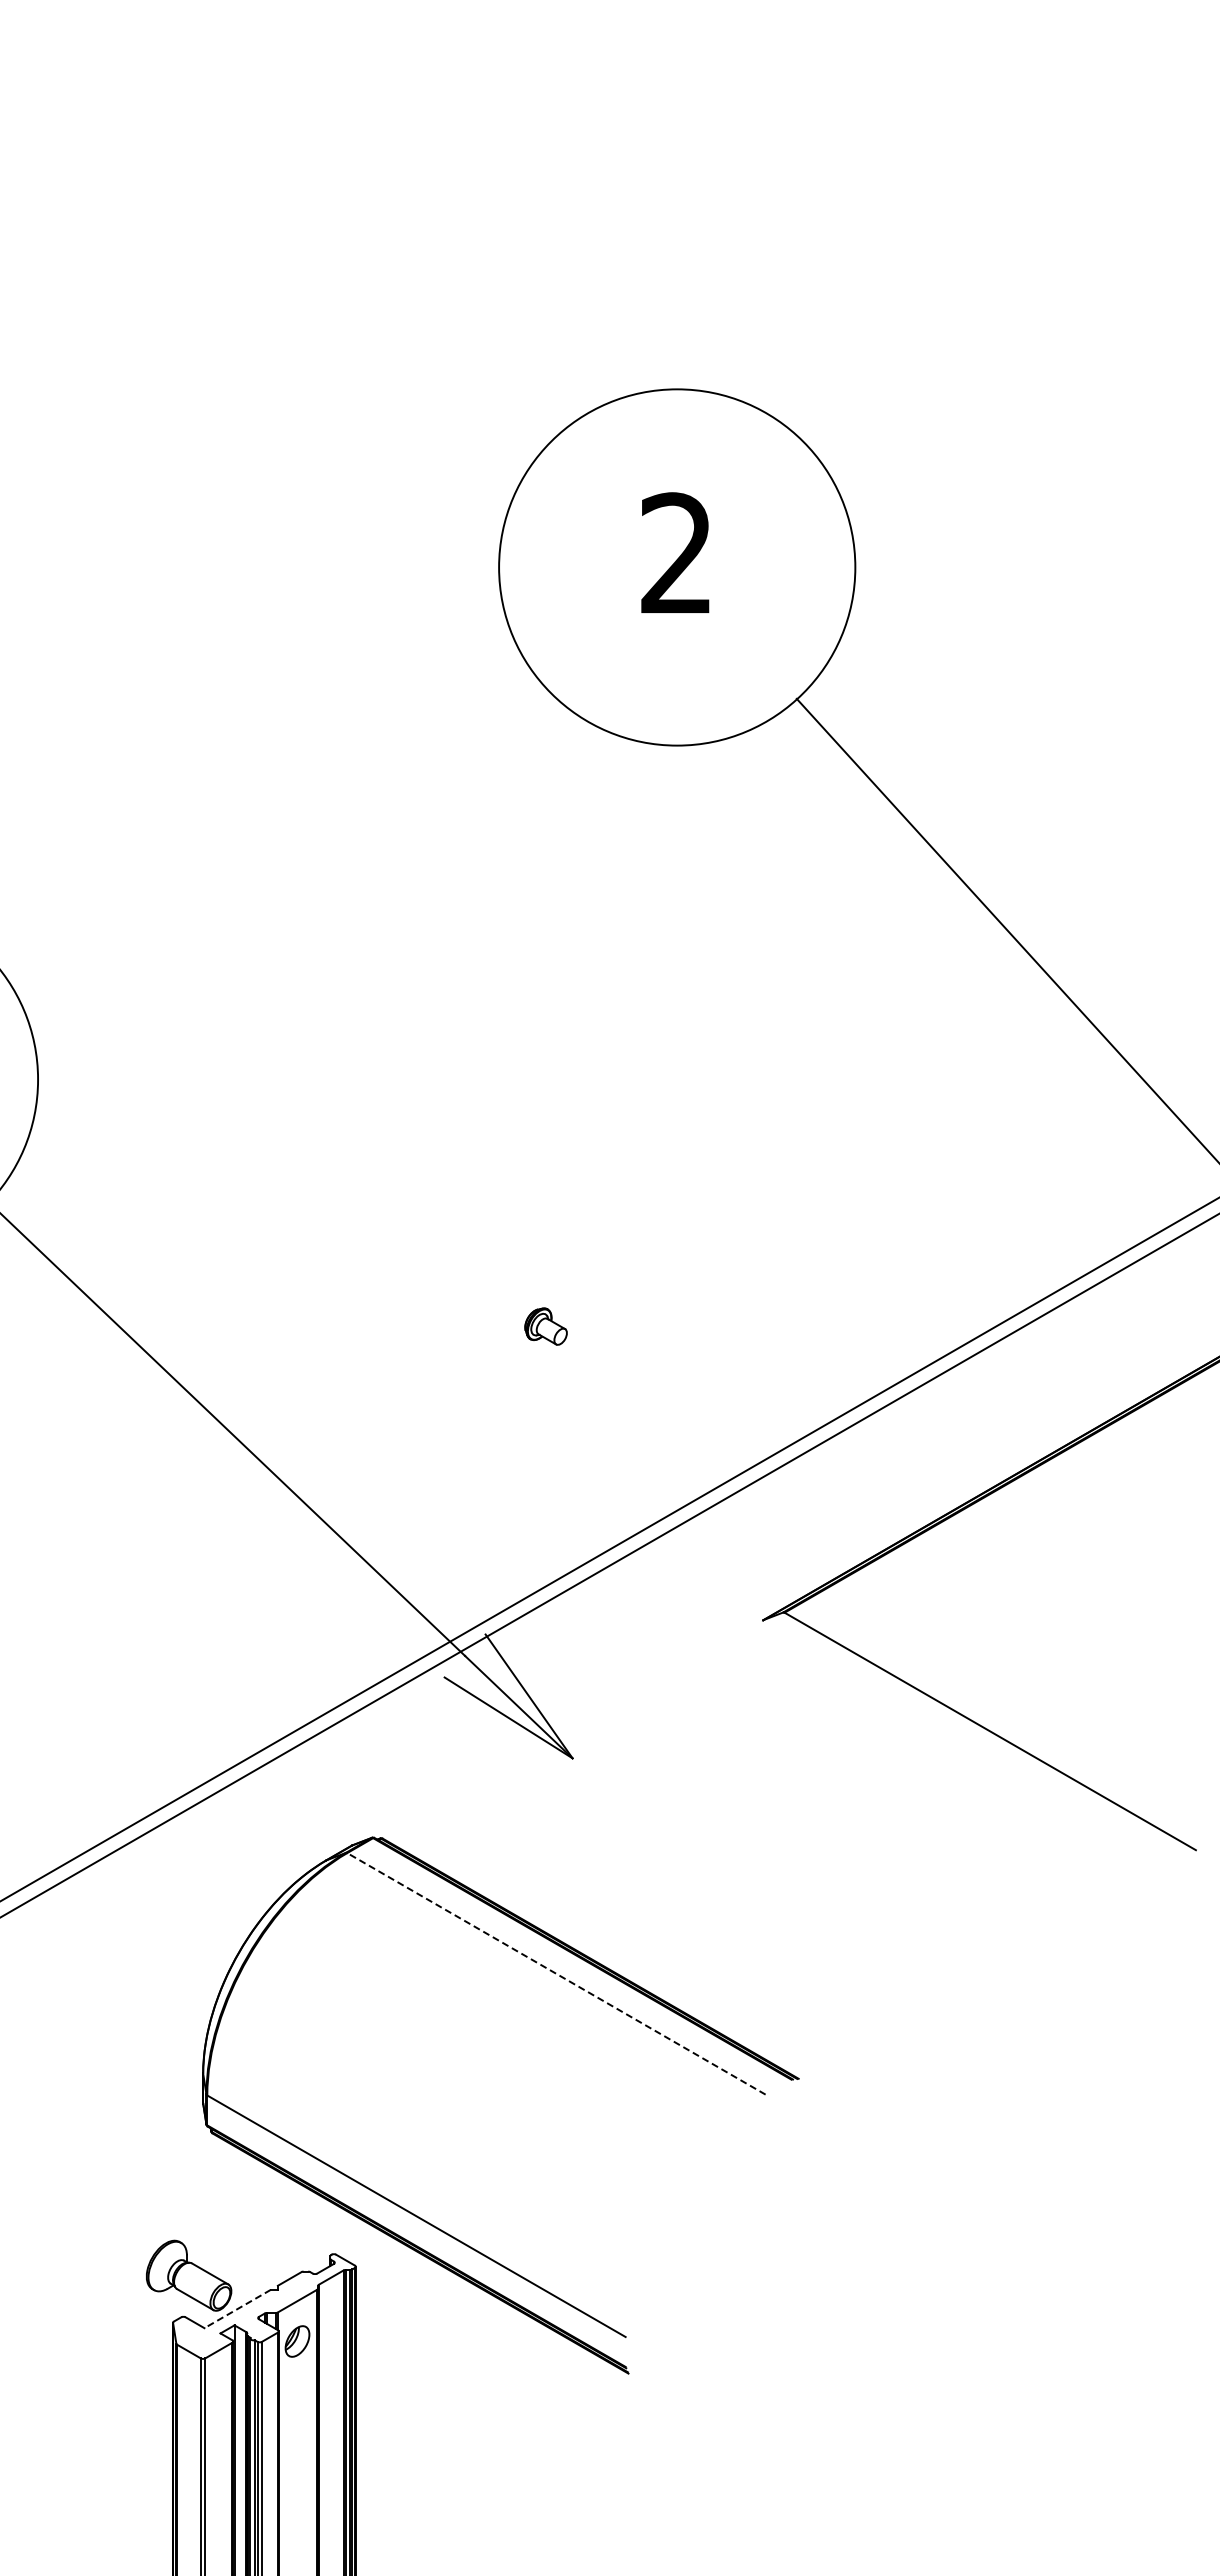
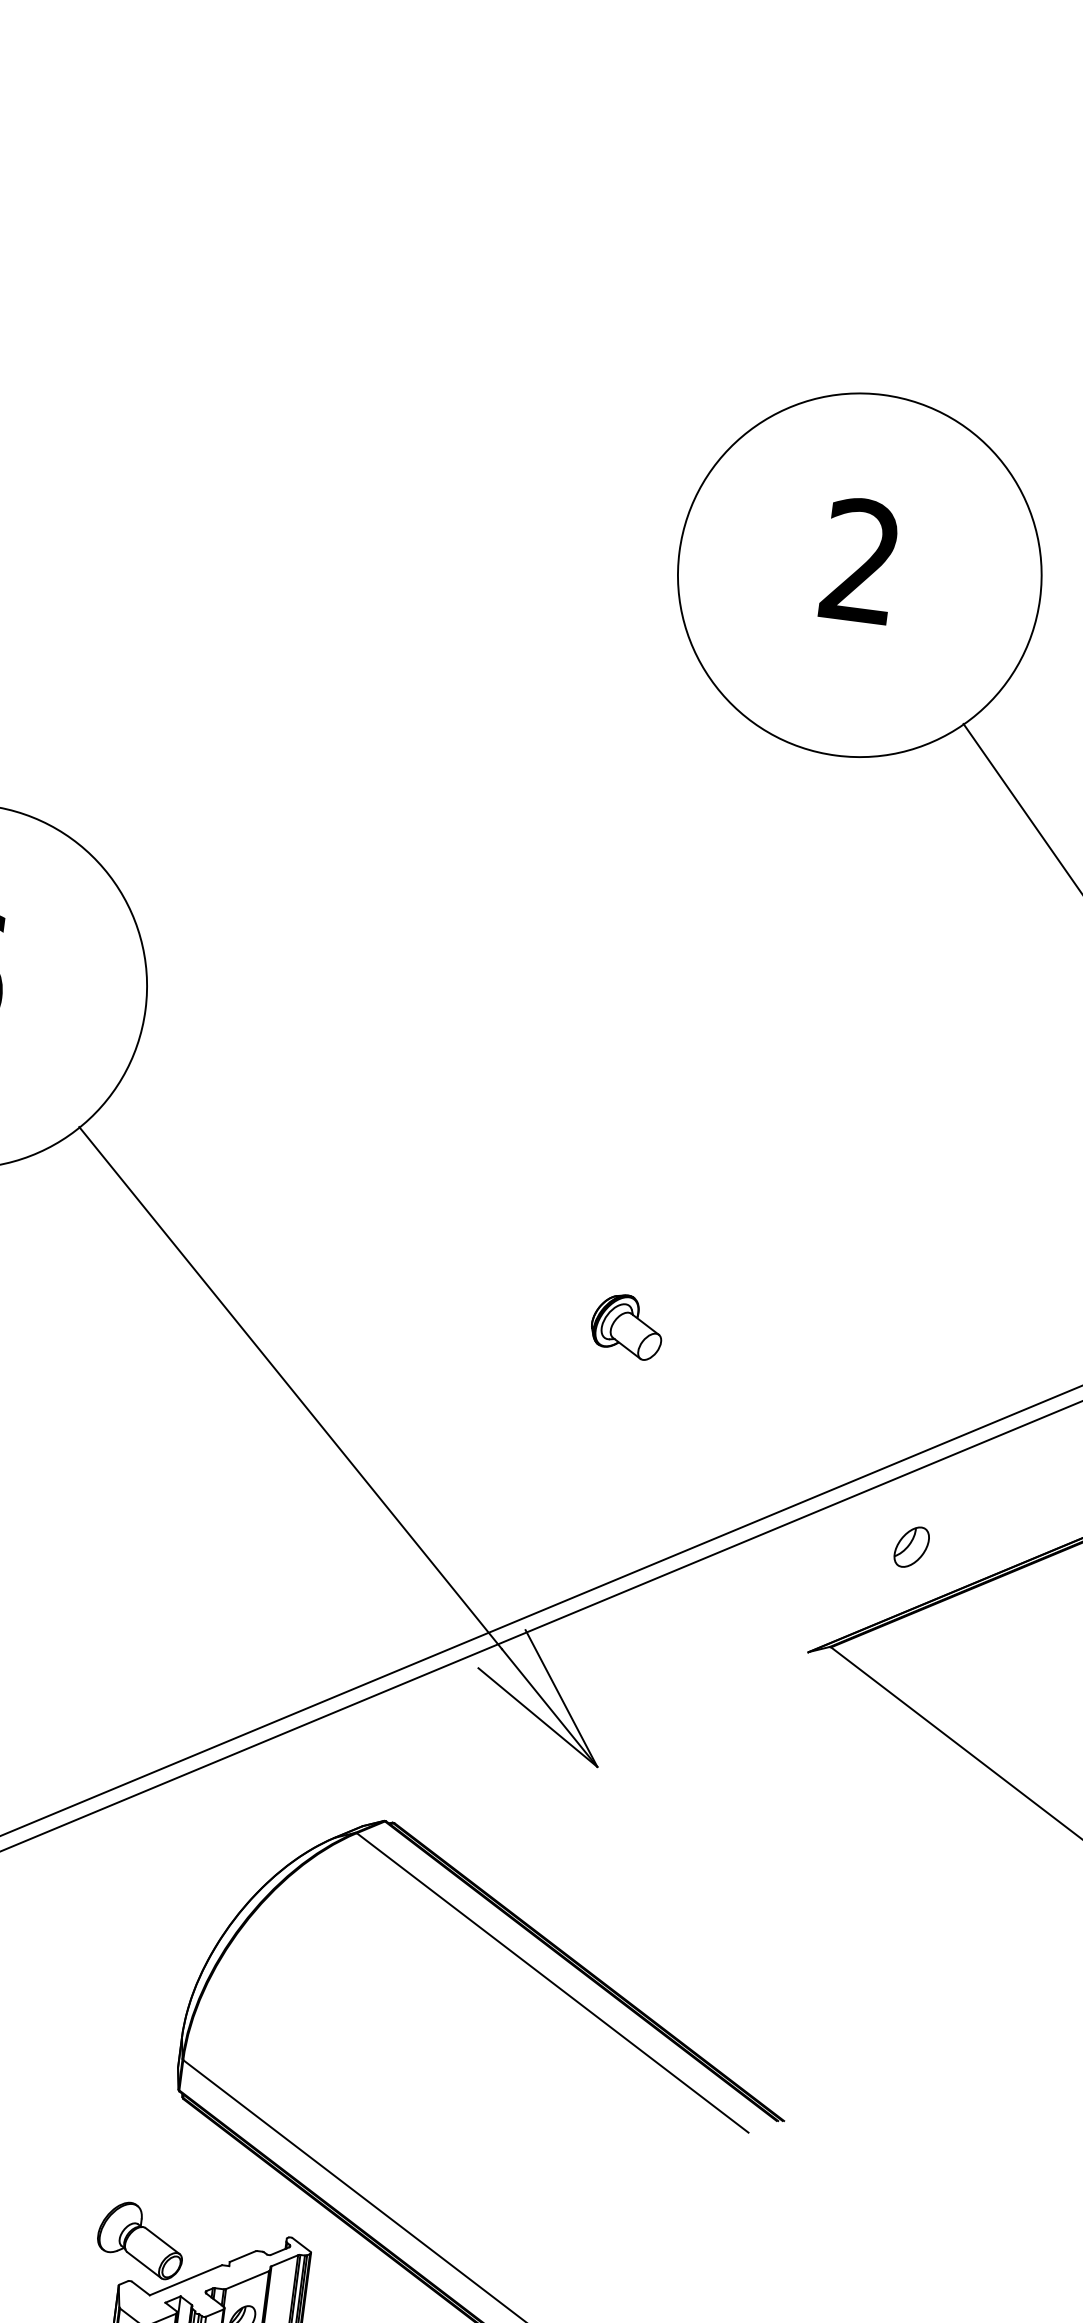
part: (545, 1326) -> (626, 1326), size x1.67
part: (849, 1505) -> (910, 1547), added
line: (556, 1973) -> (552, 1982), dashed -> solid
line: (237, 2309) -> (185, 2280), dashed -> solid

